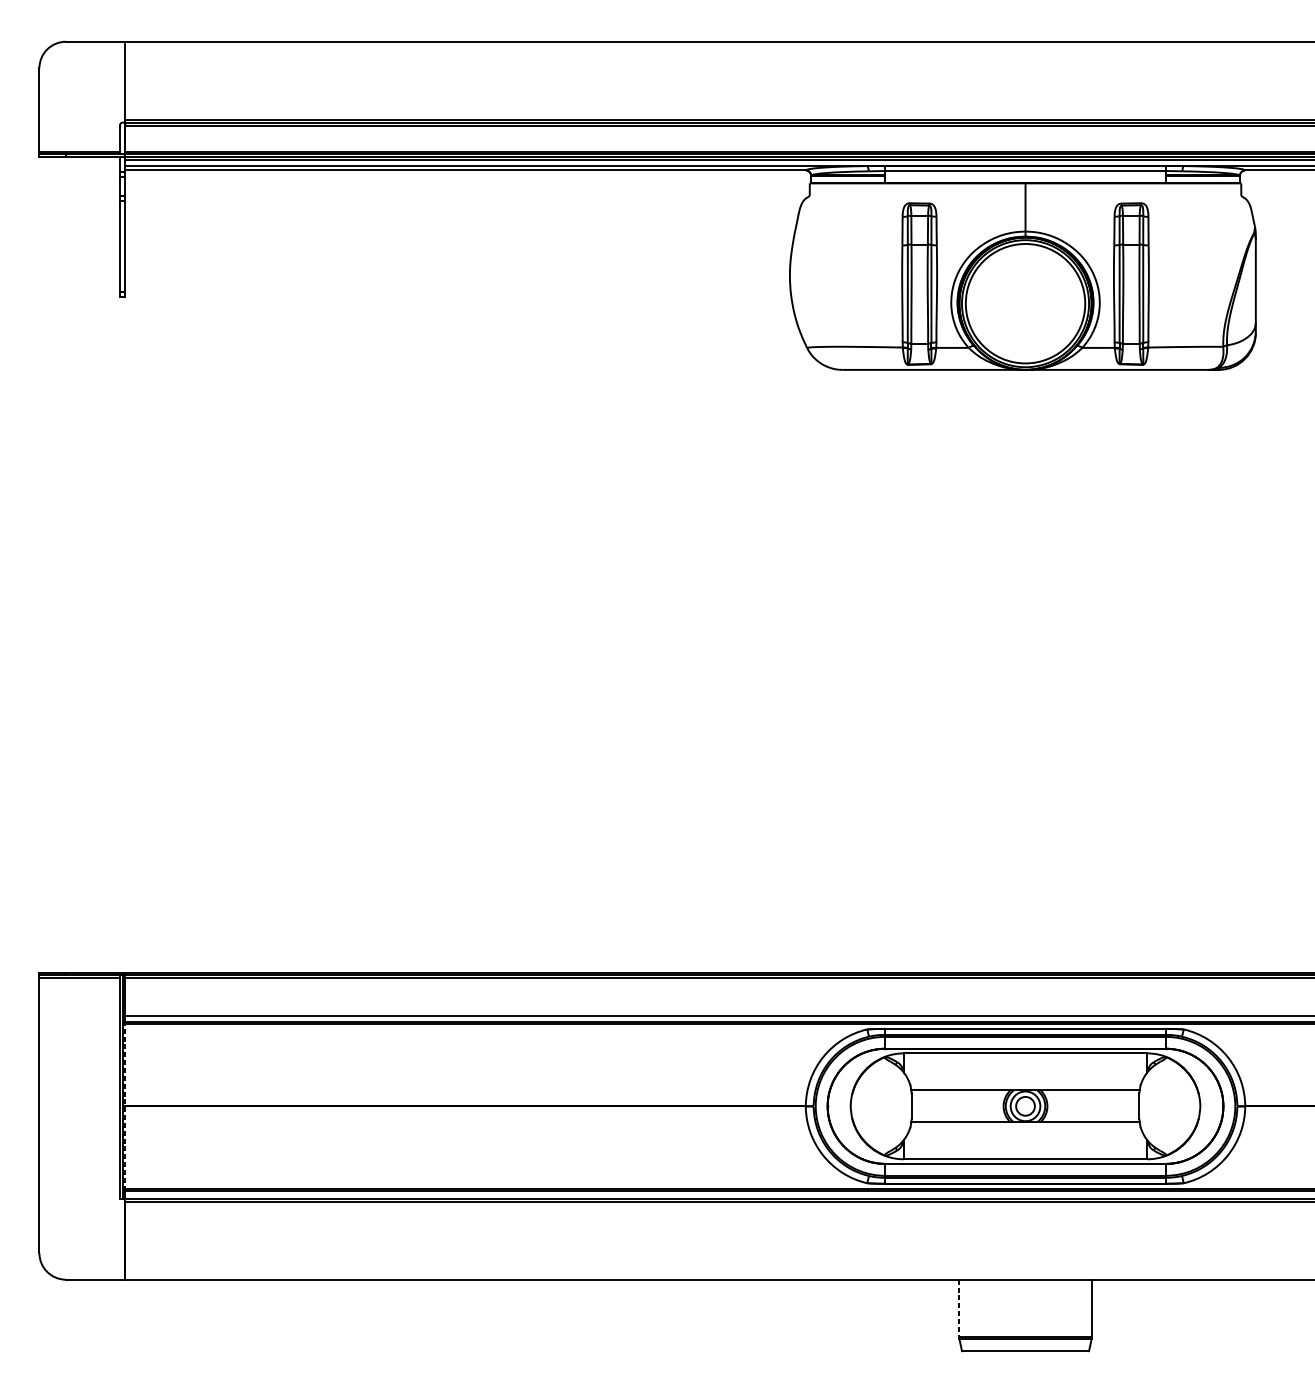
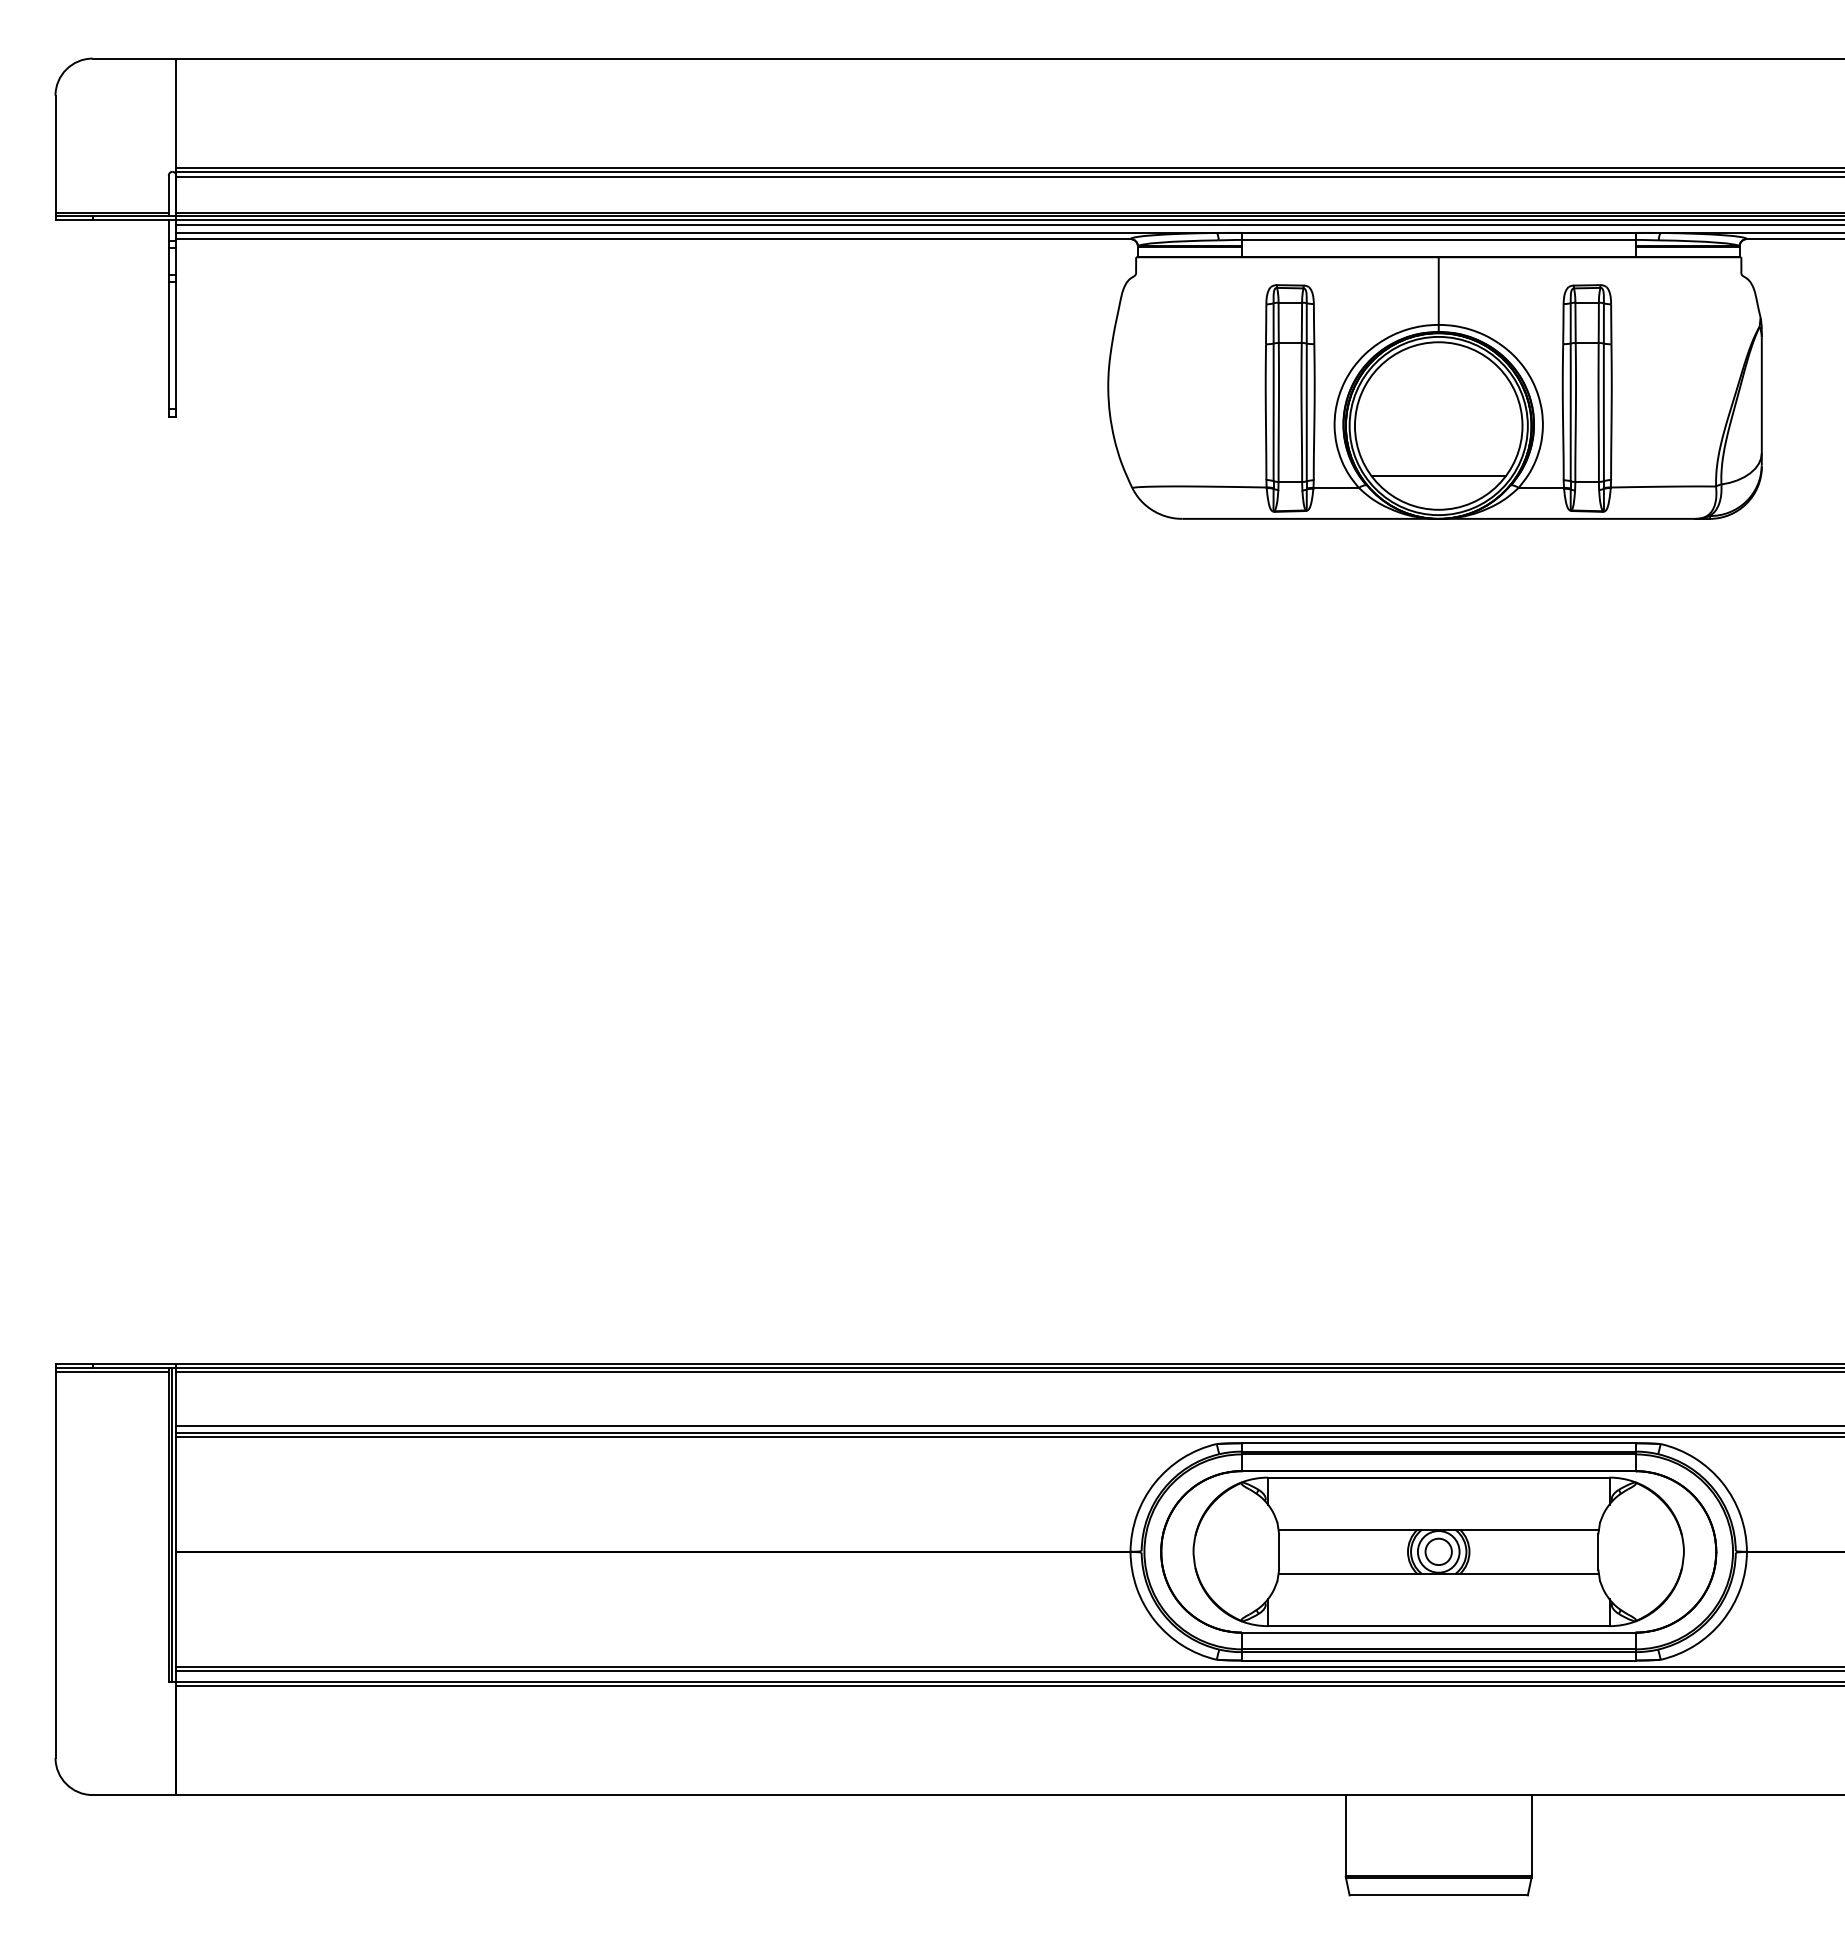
line: (1025, 339) -> (1438, 476), added
line: (125, 1106) -> (176, 1552), dashed -> solid
line: (959, 1308) -> (1345, 1835), dashed -> solid

